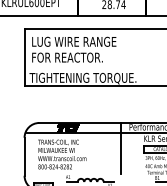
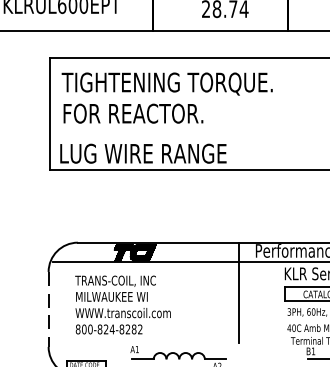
text: (84, 42) -> (166, 83), LUG WIRE RANGE -> TIGHTENING TORQUE.
text: (82, 78) -> (163, 154), TIGHTENING TORQUE. -> LUG WIRE RANGE
line: (24, 156) -> (48, 308), solid -> dashed

